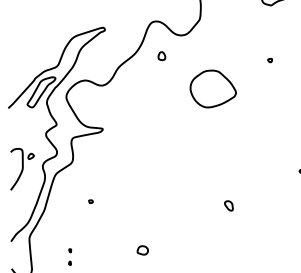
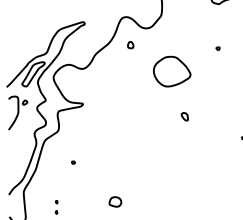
part: (22, 169) -> (18, 113), moved
part: (228, 205) -> (184, 116), moved
part: (142, 250) -> (115, 202), size x1.4

